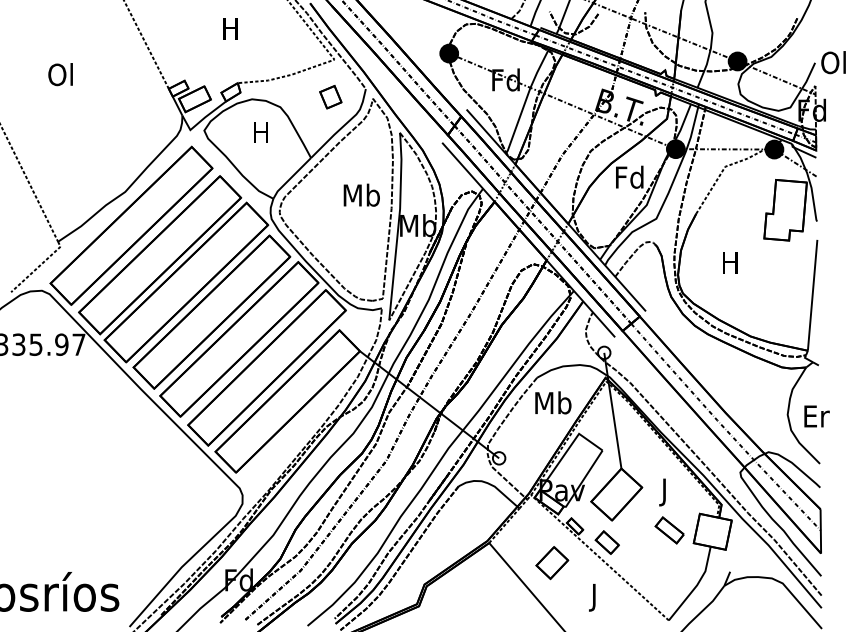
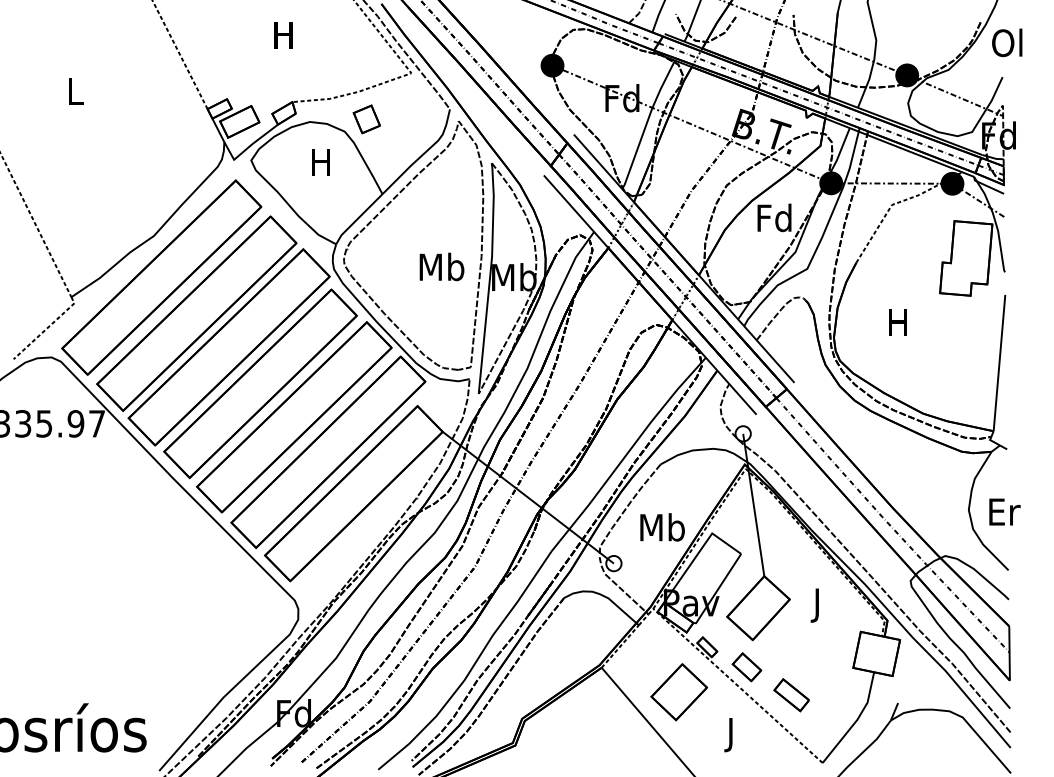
text: (833, 62) -> (1007, 42), moved
text: (60, 74) -> (74, 91), Ol -> L
part: (330, 97) -> (366, 119), moved
text: (361, 194) -> (441, 266), moved
text: (553, 402) -> (662, 527), moved
part: (669, 530) -> (791, 695), moved
part: (552, 563) -> (679, 692), size x1.43

